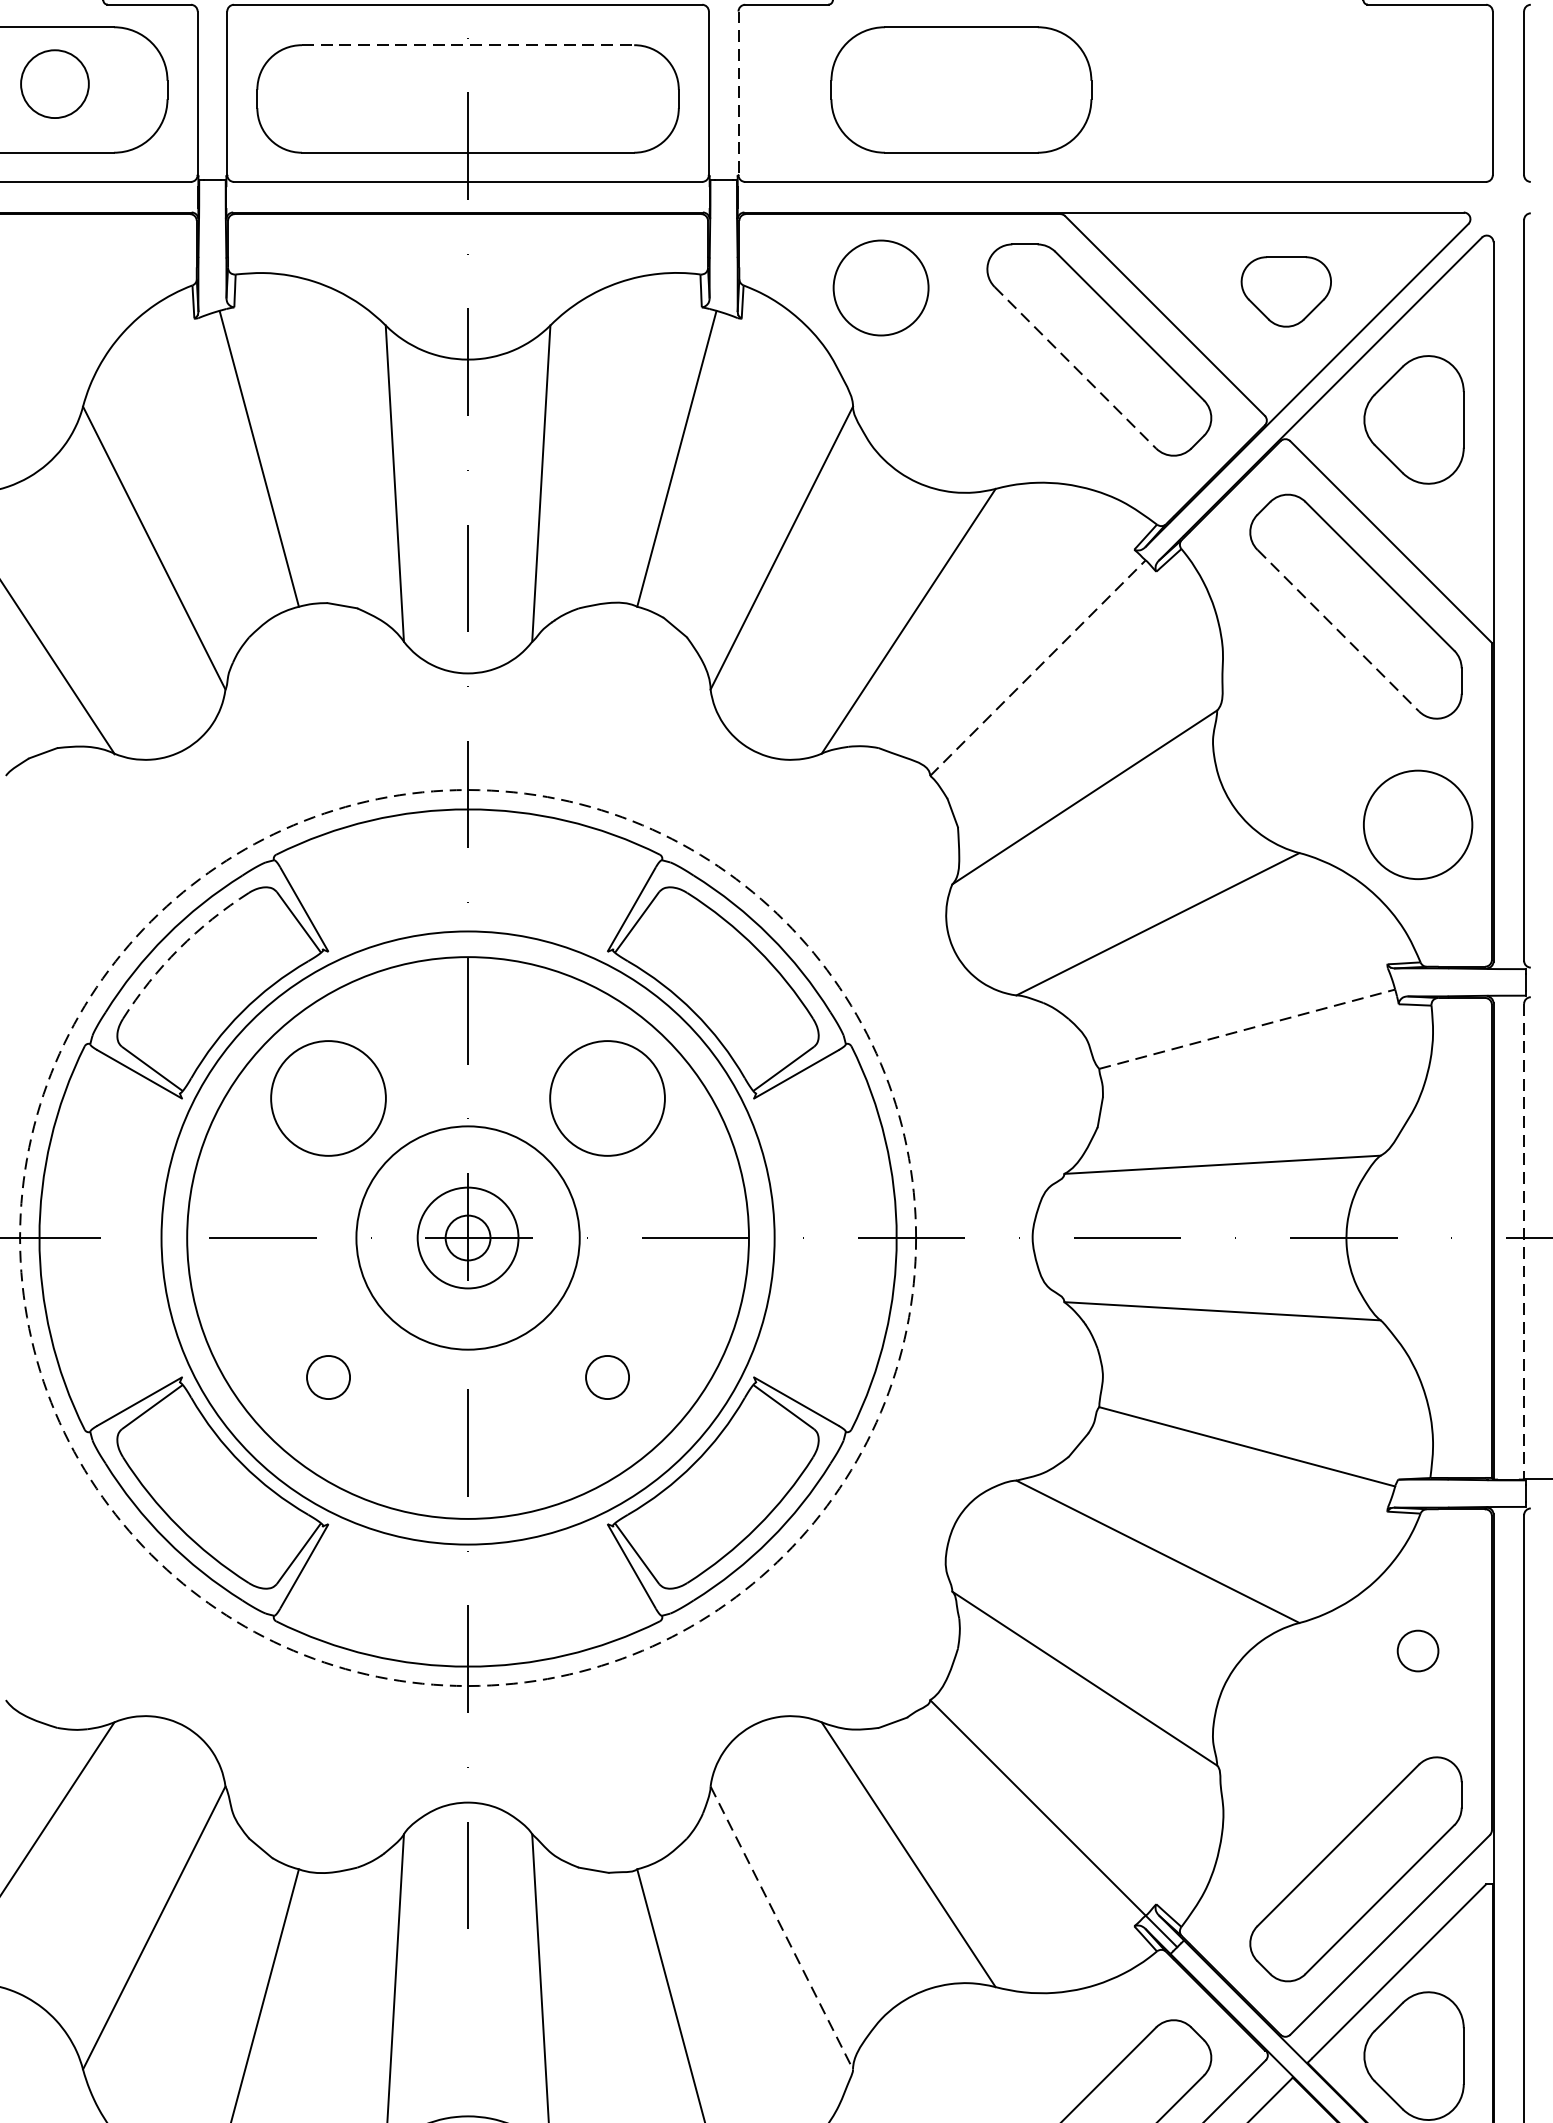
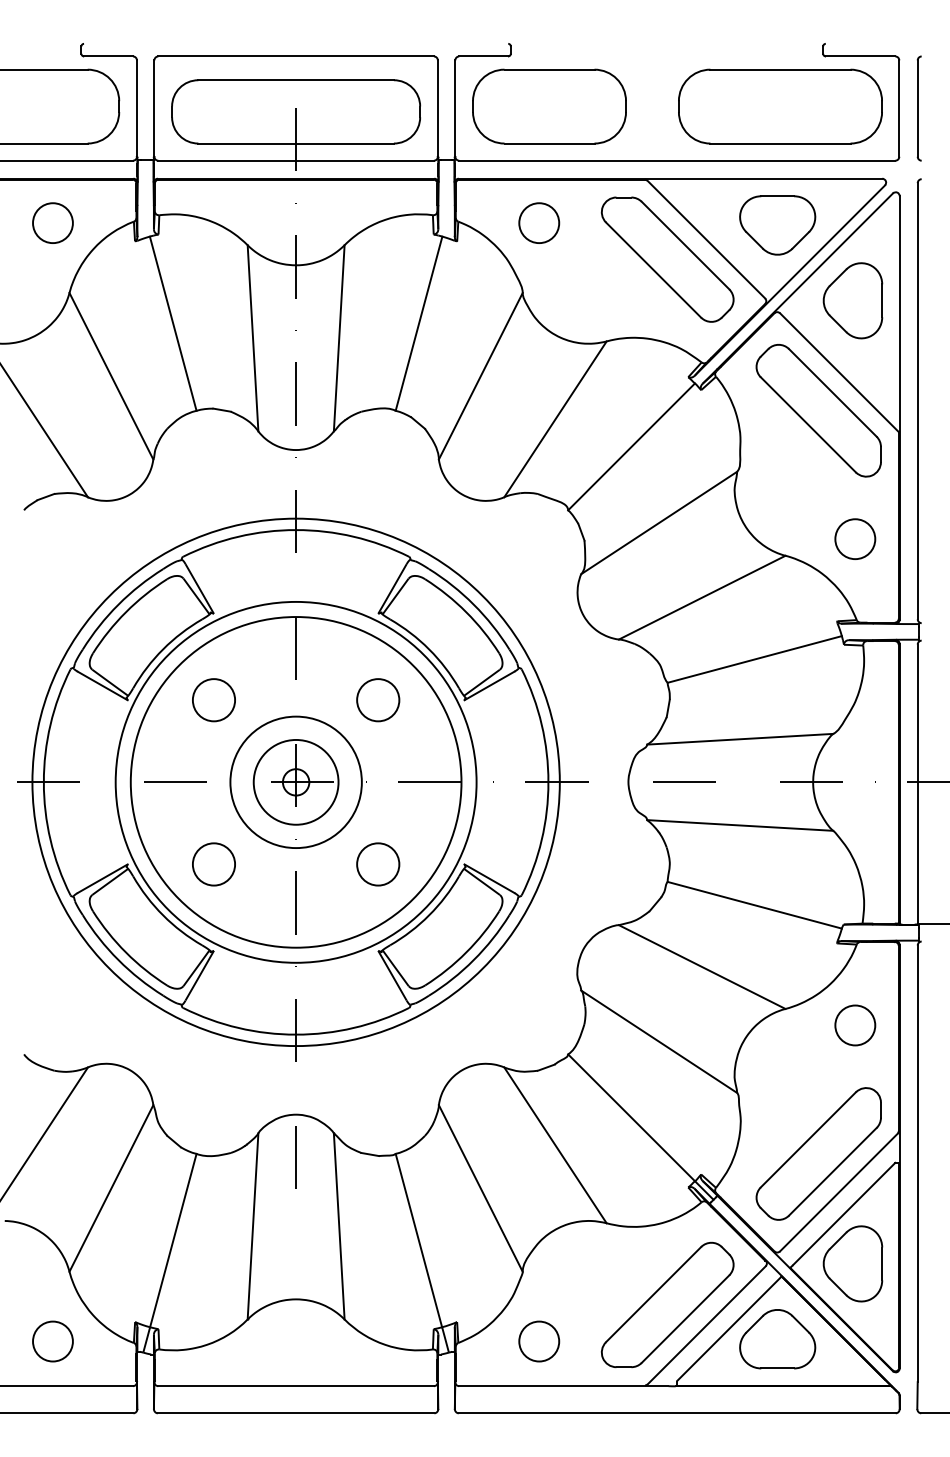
line: (468, 45) -> (296, 80), dashed -> solid
circle: (54, 83) -> (52, 222), moved
part: (961, 89) -> (549, 106), moved
part: (1290, 89) -> (780, 106), added
line: (738, 94) -> (455, 109), dashed -> solid
circle: (881, 288) -> (539, 223), size x0.71
part: (1285, 291) -> (777, 225), size x1.43
line: (1075, 368) -> (653, 270), dashed -> solid
line: (1338, 631) -> (808, 425), dashed -> solid
line: (1037, 667) -> (631, 446), dashed -> solid
circle: (1418, 825) -> (855, 539), size x0.62
arc: (178, 949) -> (125, 612), dashed -> solid
line: (1248, 1029) -> (755, 659), dashed -> solid
circle: (327, 1098) -> (213, 700), size x0.62
circle: (608, 1098) -> (378, 700), size x0.62
circle: (466, 1236) -> (295, 781), size x1.43
circle: (466, 1238) -> (295, 782), dashed -> solid
line: (1523, 1241) -> (917, 784), dashed -> solid
circle: (327, 1377) -> (213, 864), size x1.67
circle: (608, 1377) -> (378, 864), size x1.67
circle: (1418, 1651) -> (855, 1025), size x1.67
line: (782, 1928) -> (481, 1188), dashed -> solid

